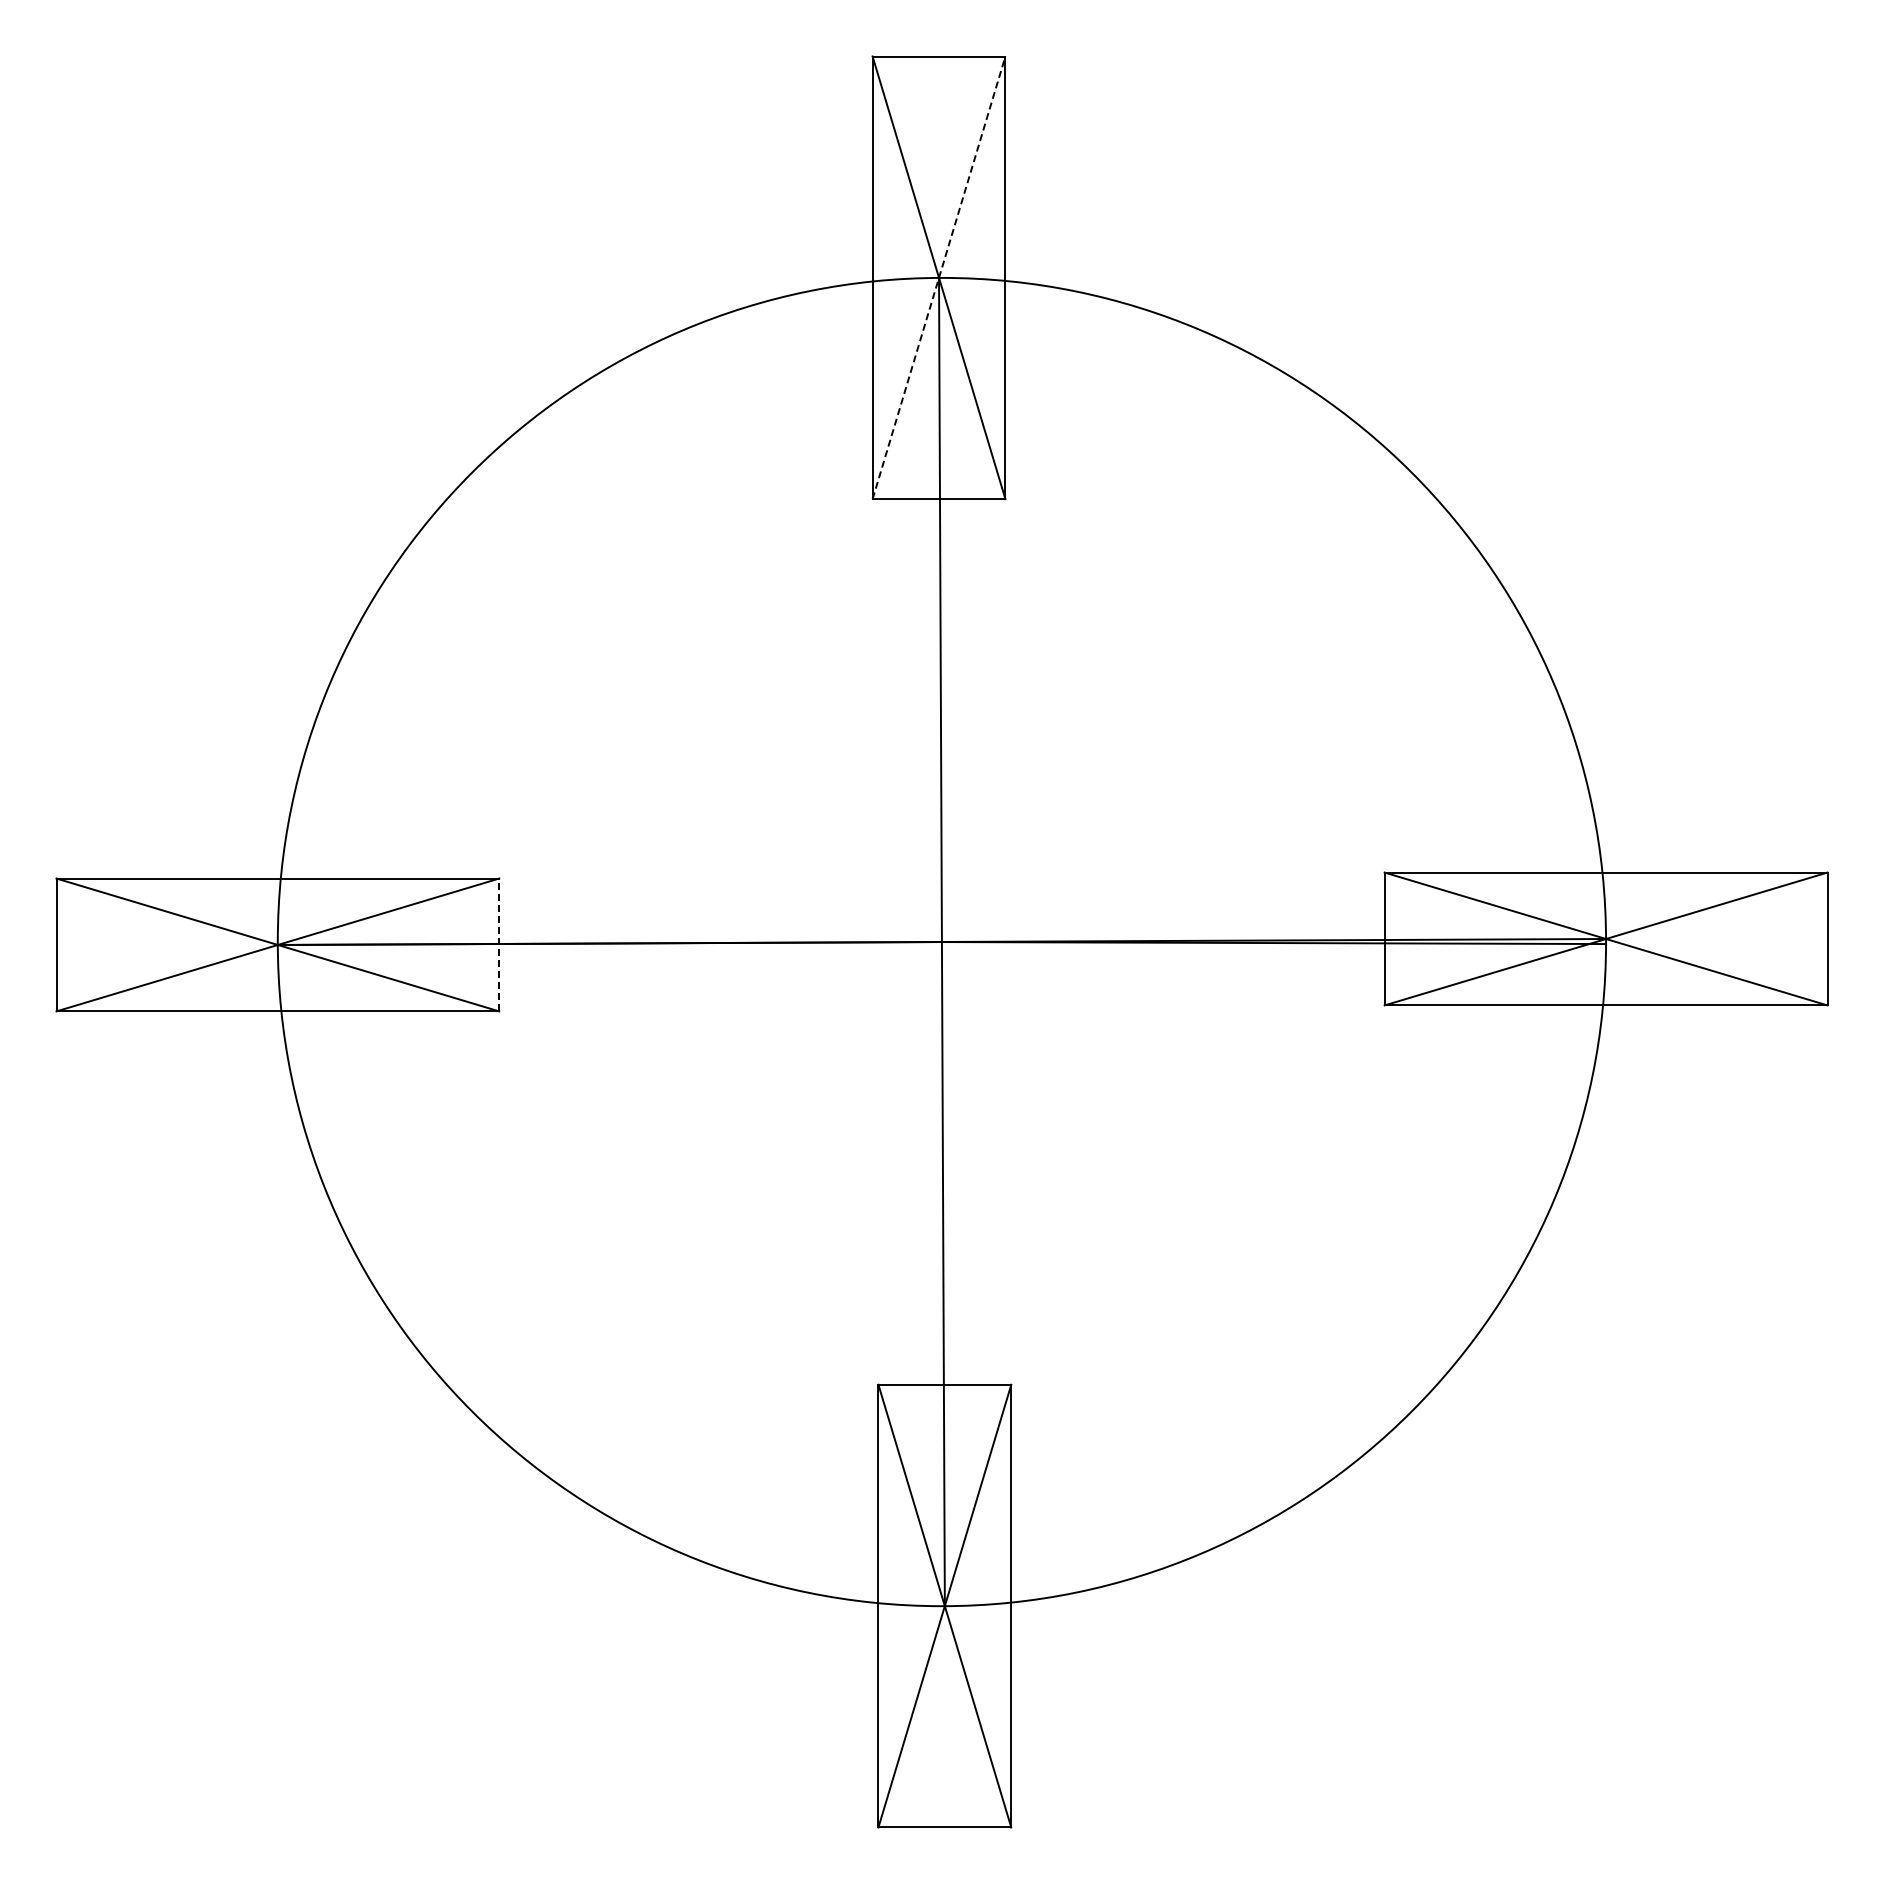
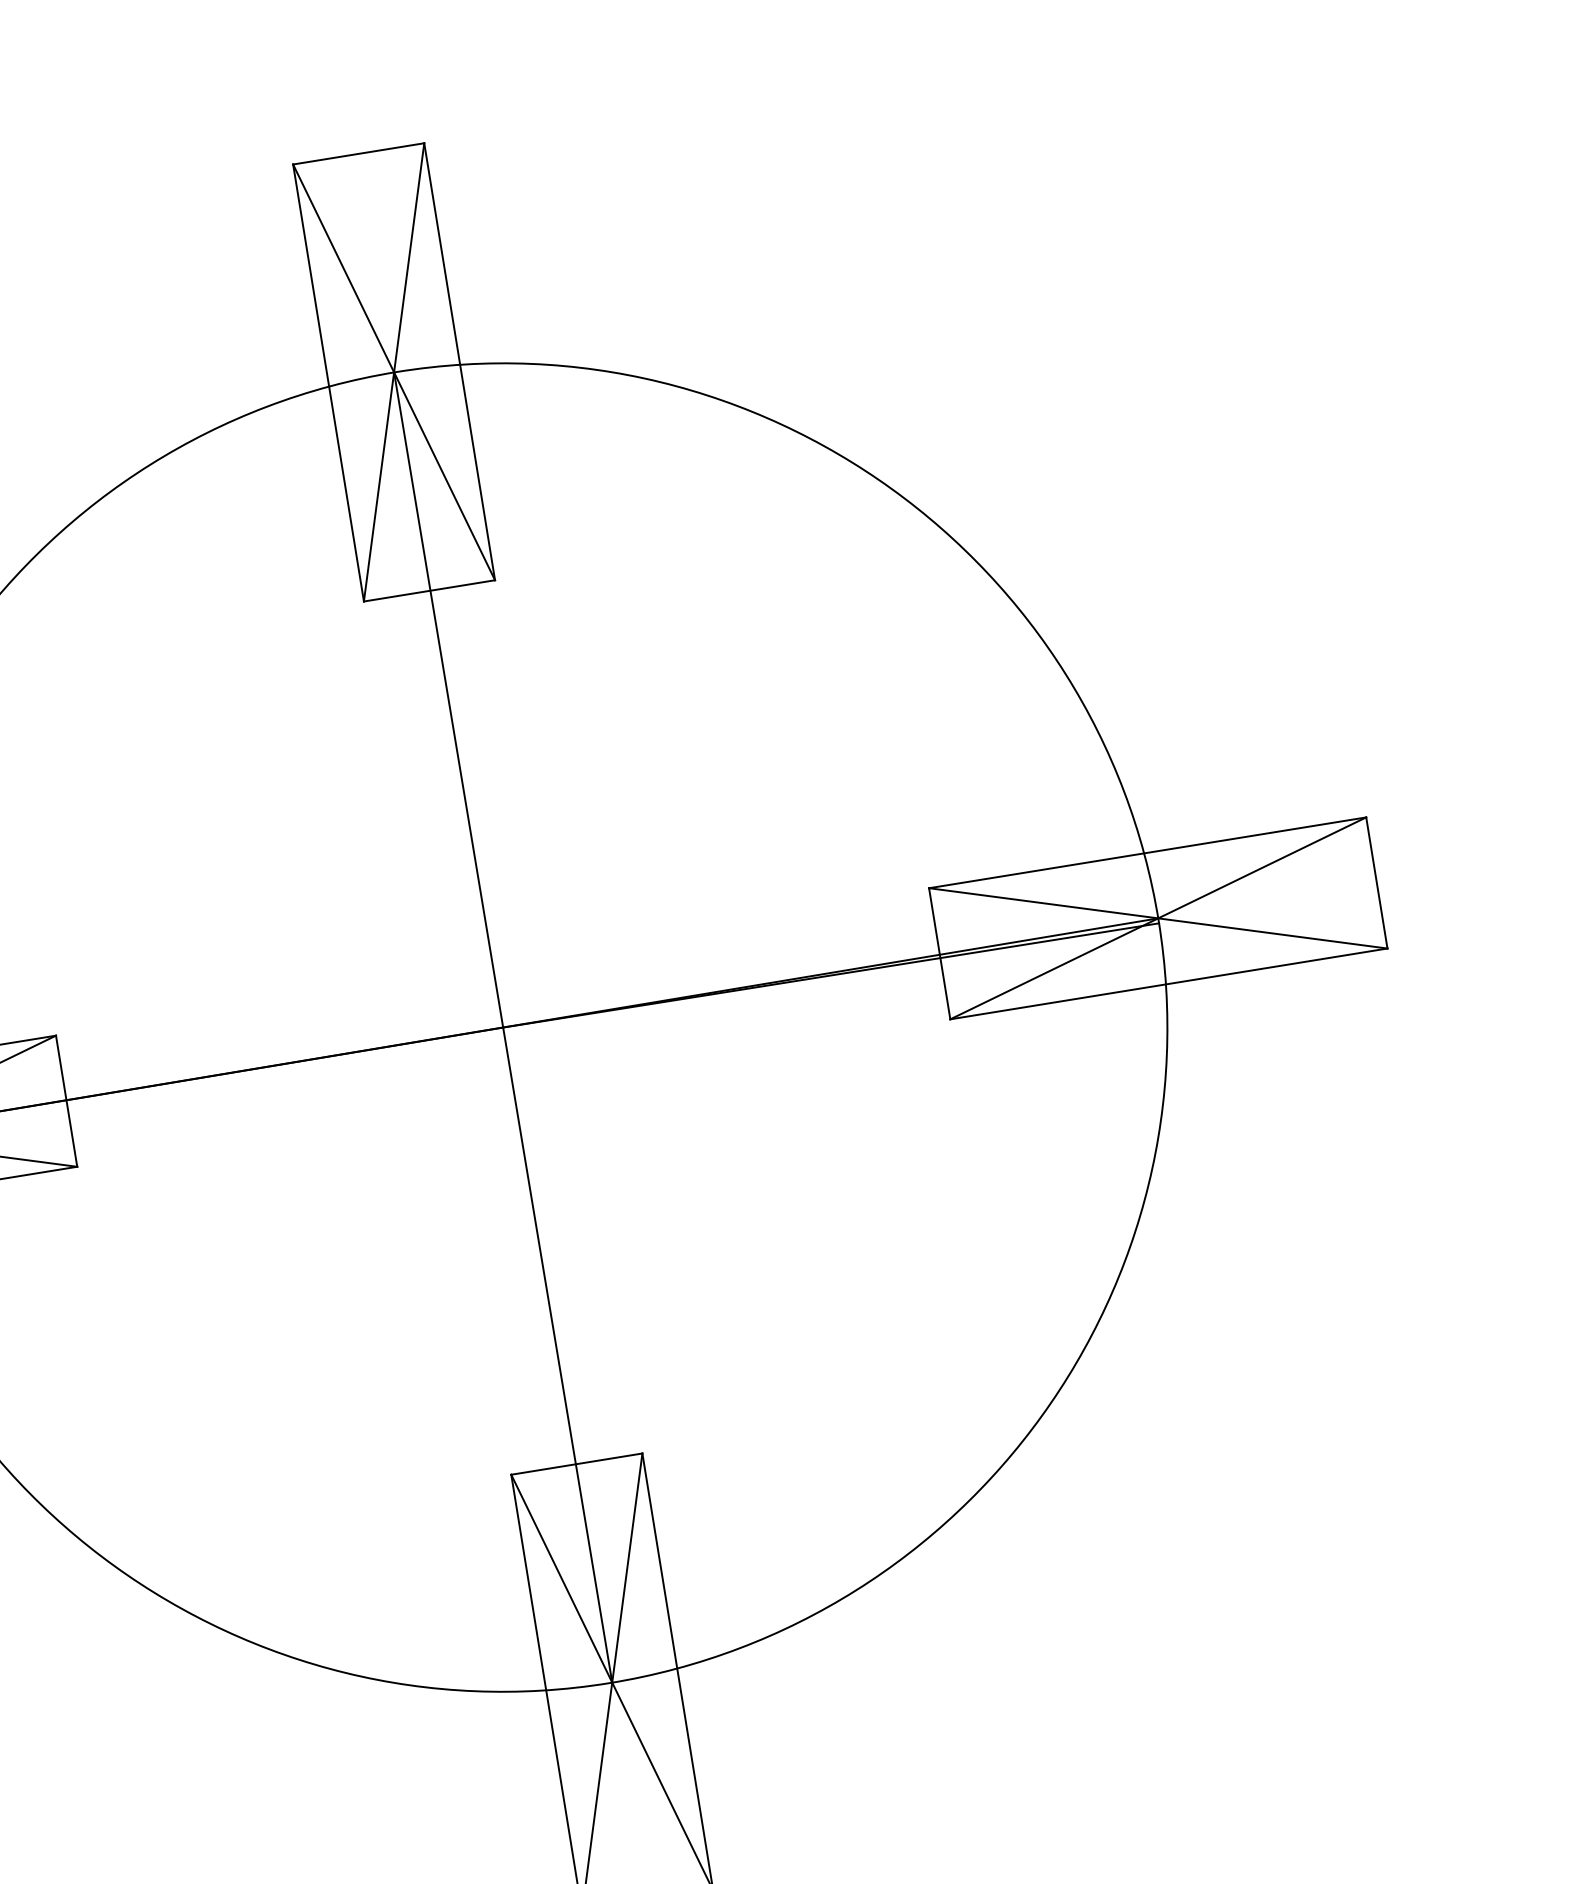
line: (939, 277) -> (394, 371), dashed -> solid
line: (499, 944) -> (66, 1100), dashed -> solid

